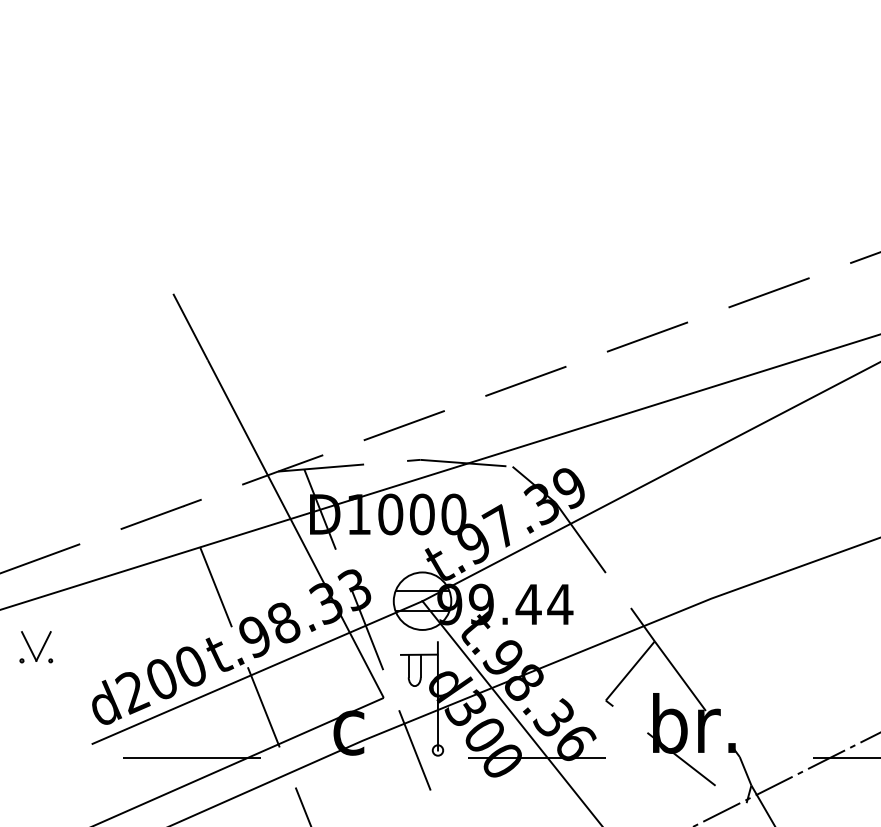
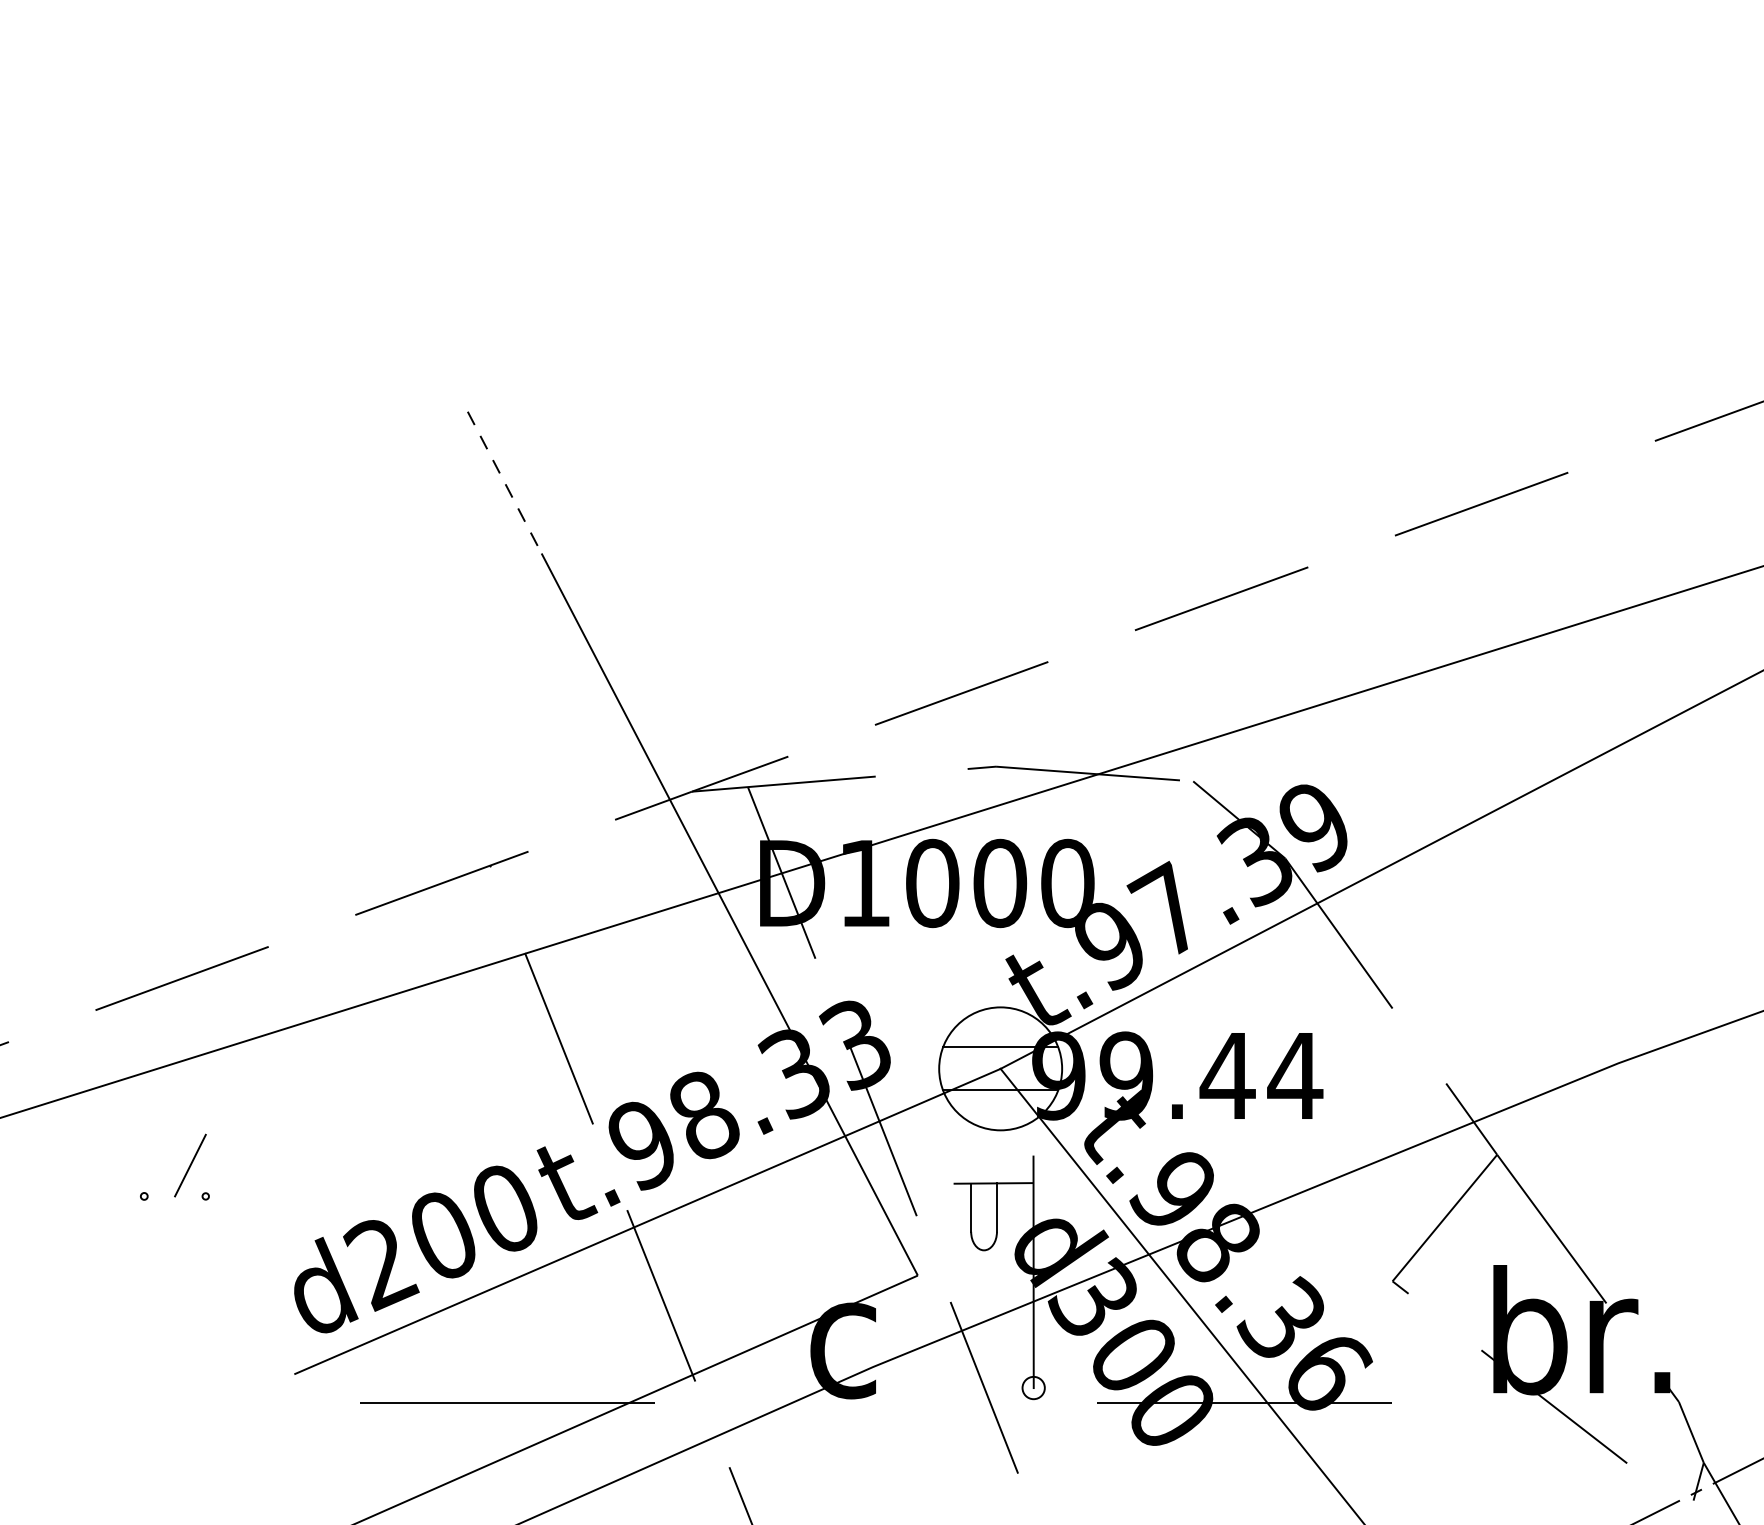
line: (190, 327) -> (504, 483), solid -> dashed
line: (29, 646) -> (160, 1165), removed

